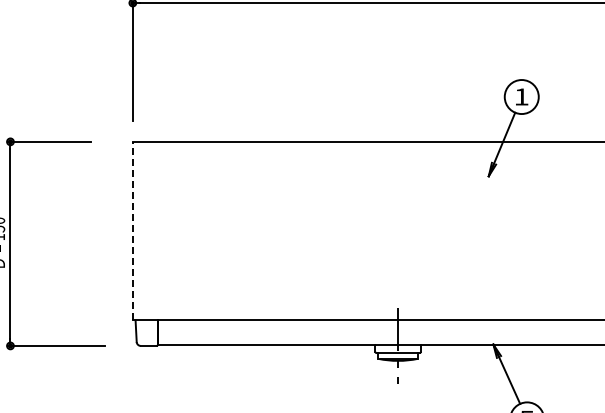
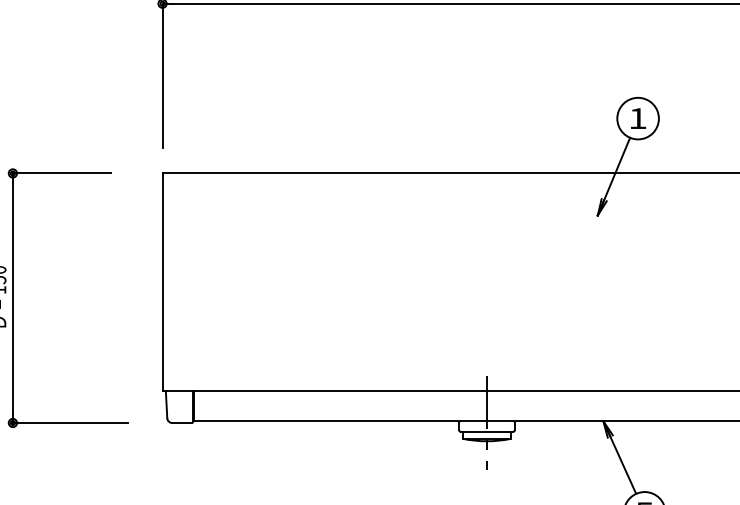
line: (132, 230) -> (162, 281), dashed -> solid

